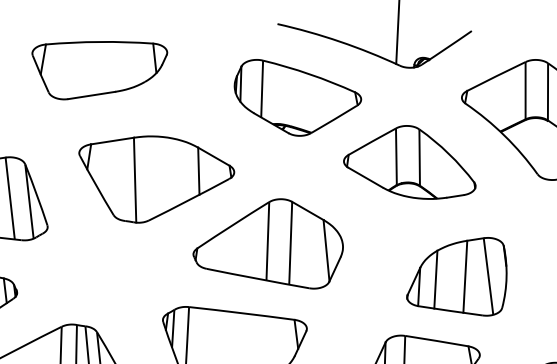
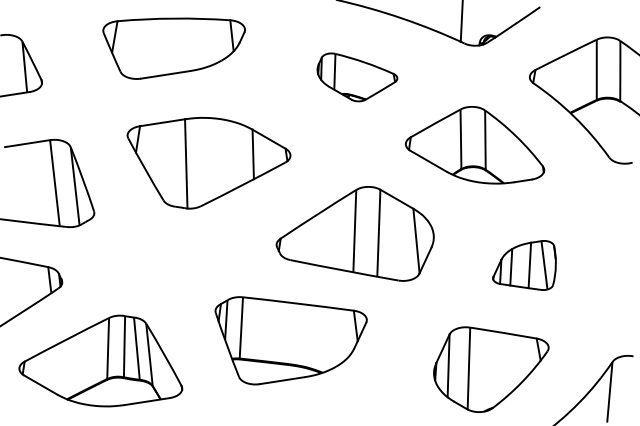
part: (99, 70) -> (173, 48), moved
part: (297, 98) -> (357, 77), size x0.6
part: (267, 243) -> (354, 233), moved
part: (456, 276) -> (524, 265), size x0.6

